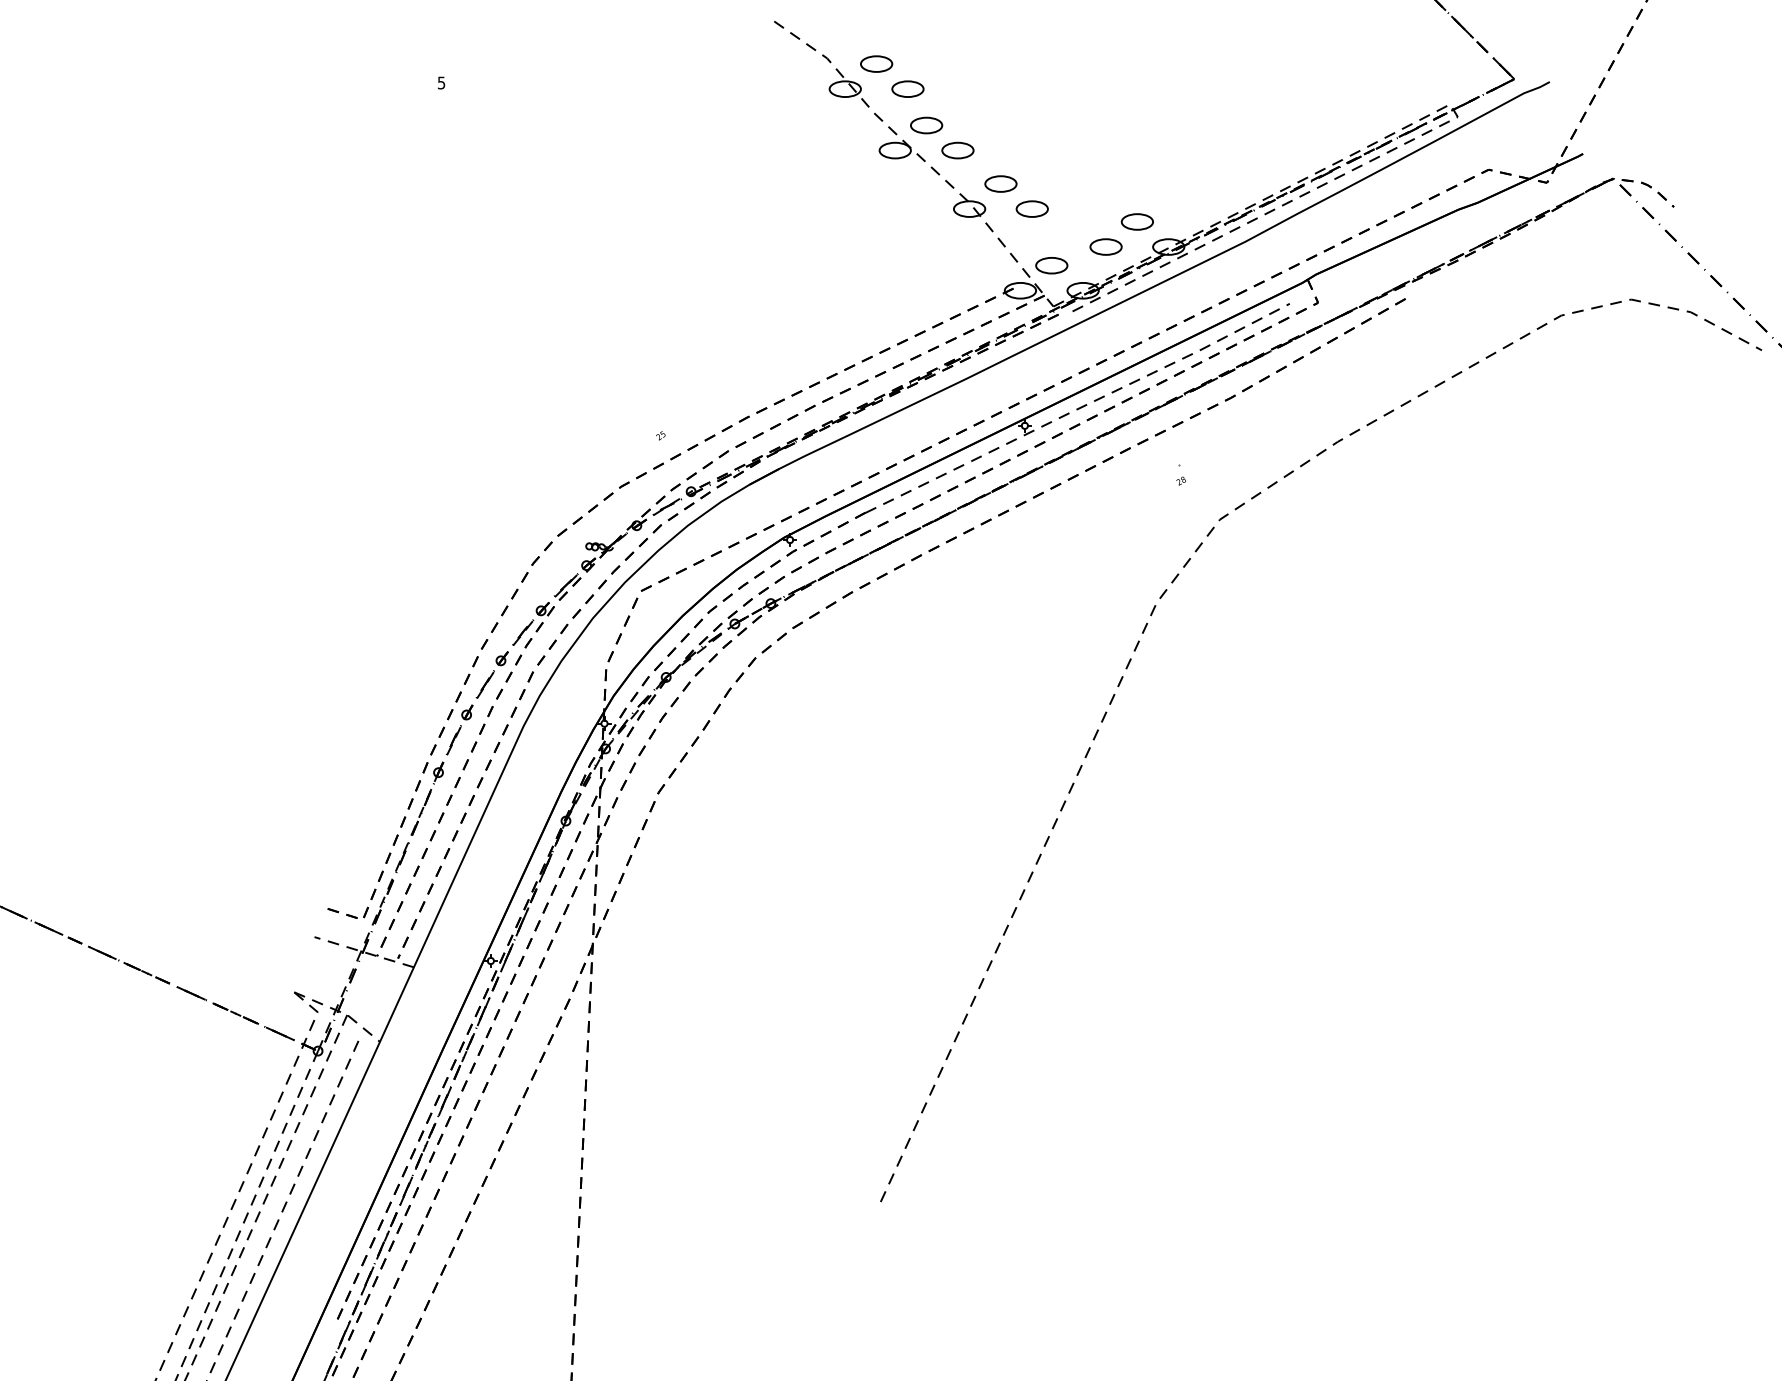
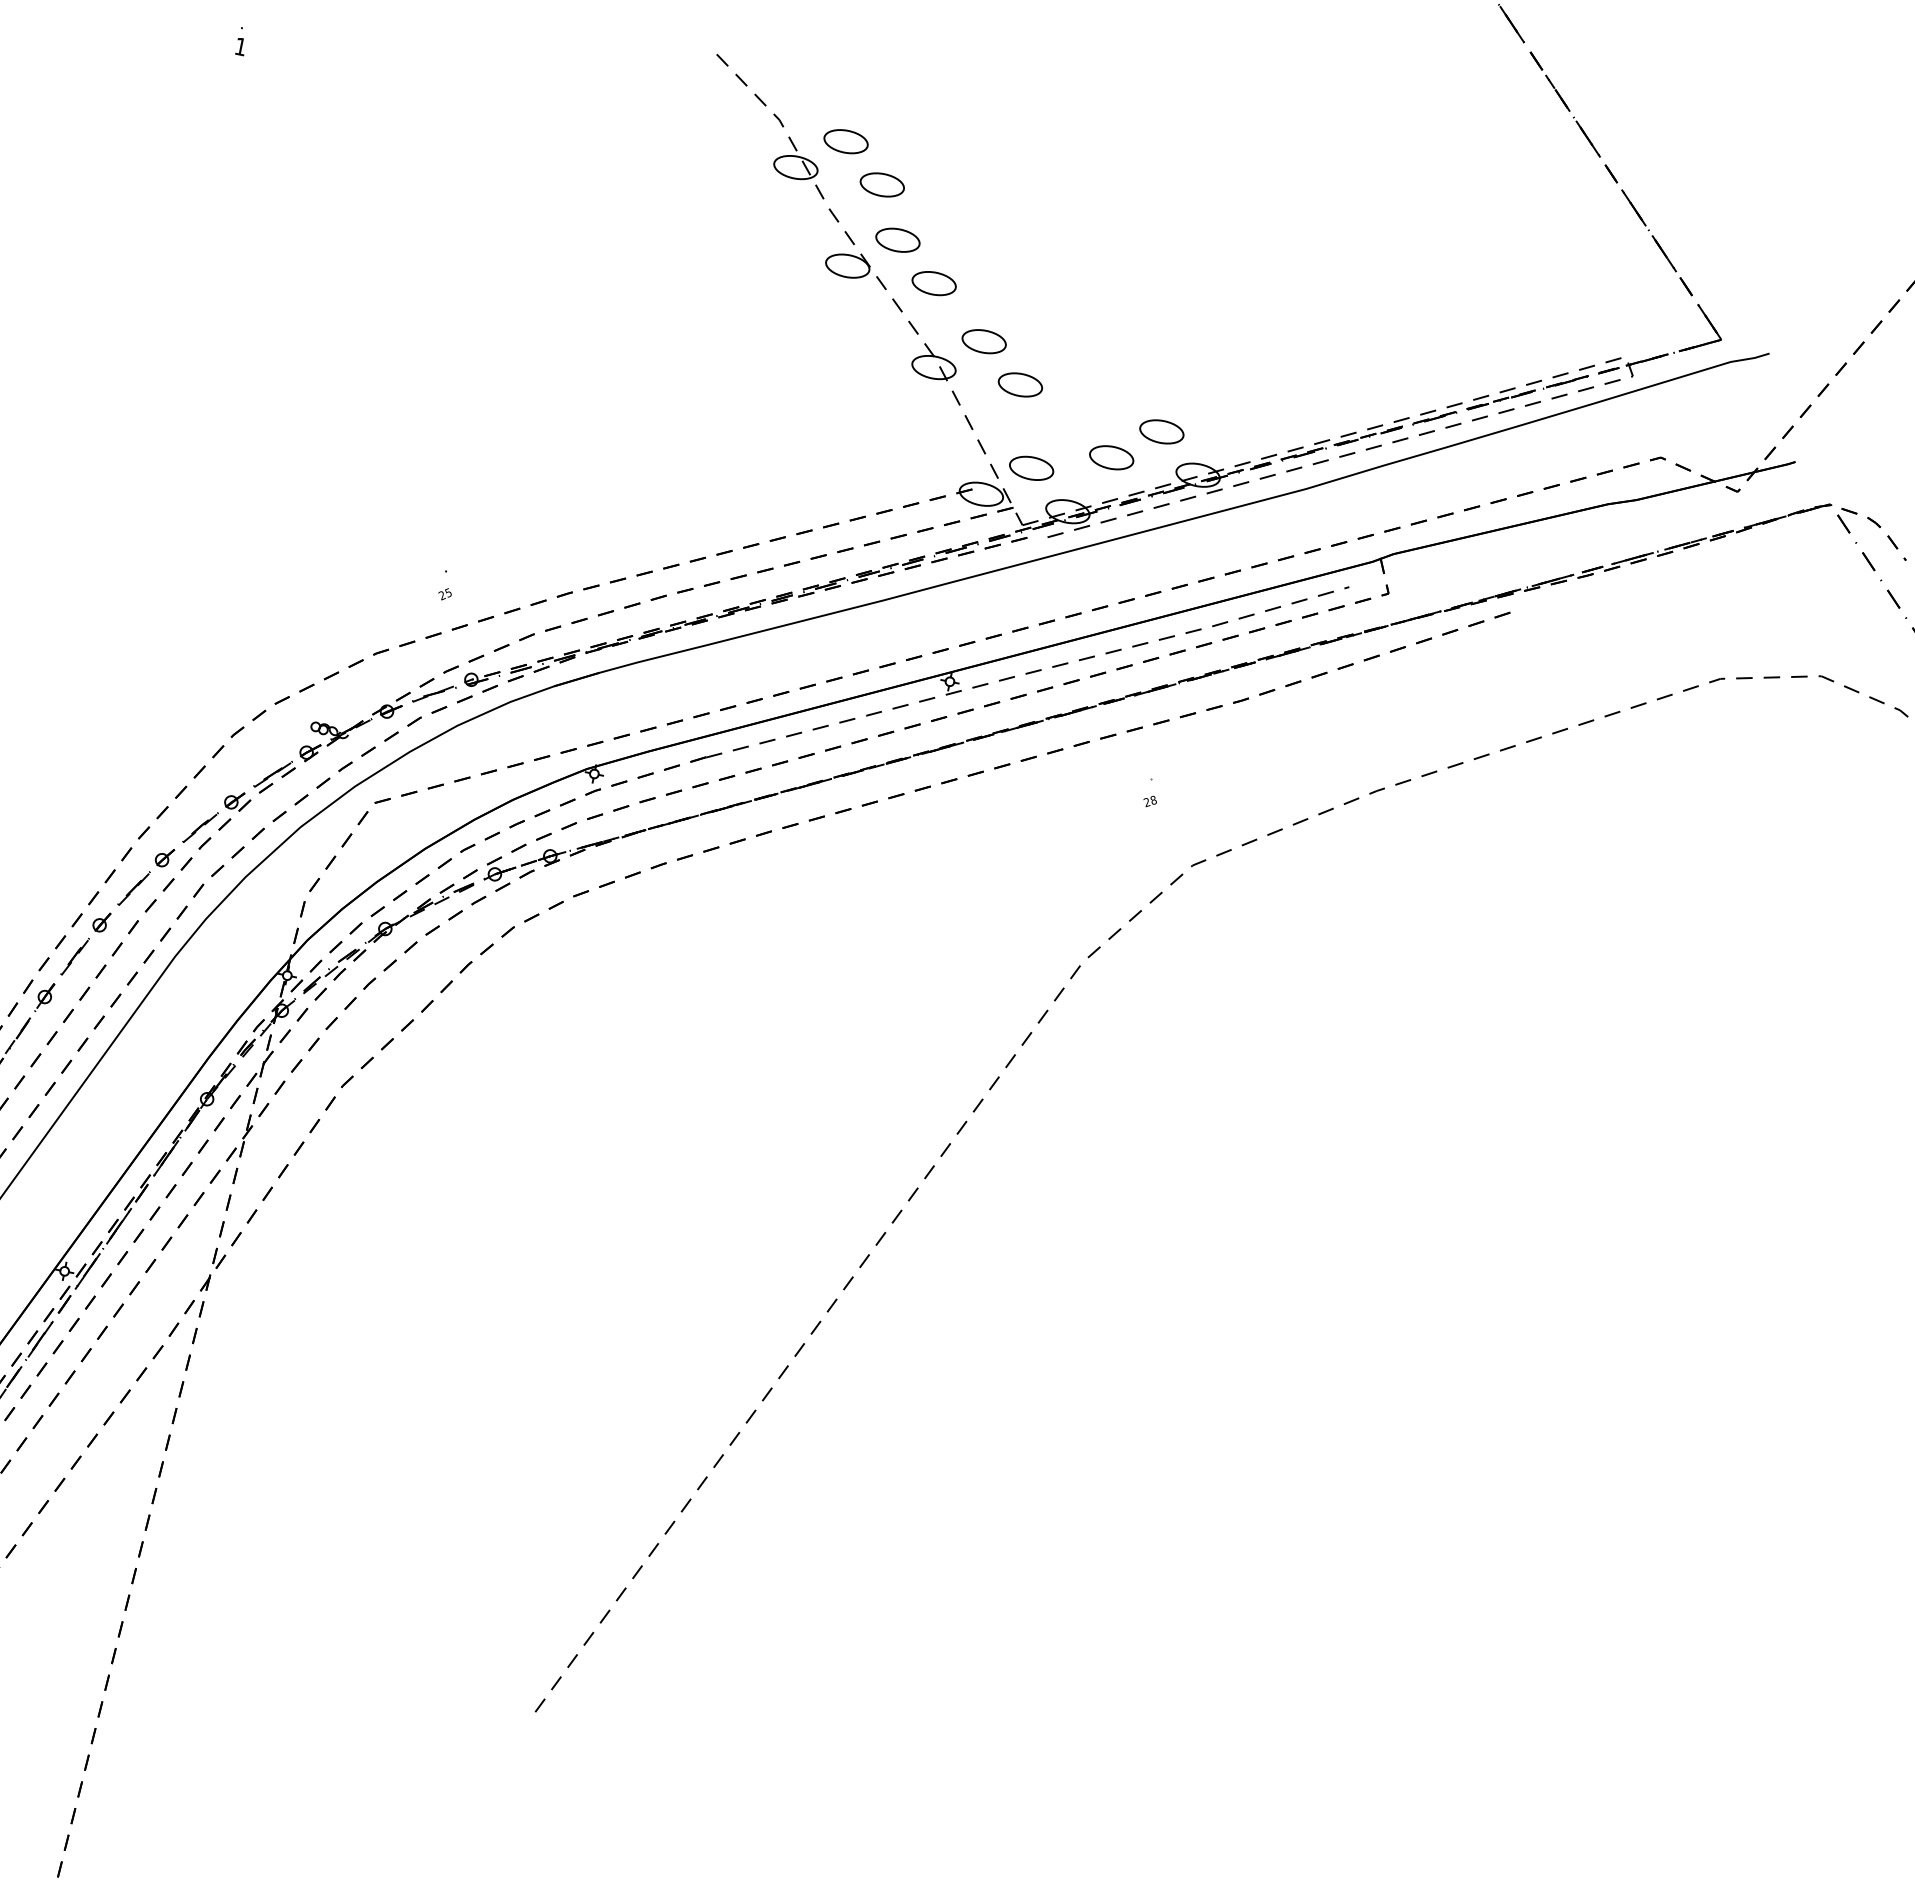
text: (441, 82) -> (240, 46), 5 -> 1

